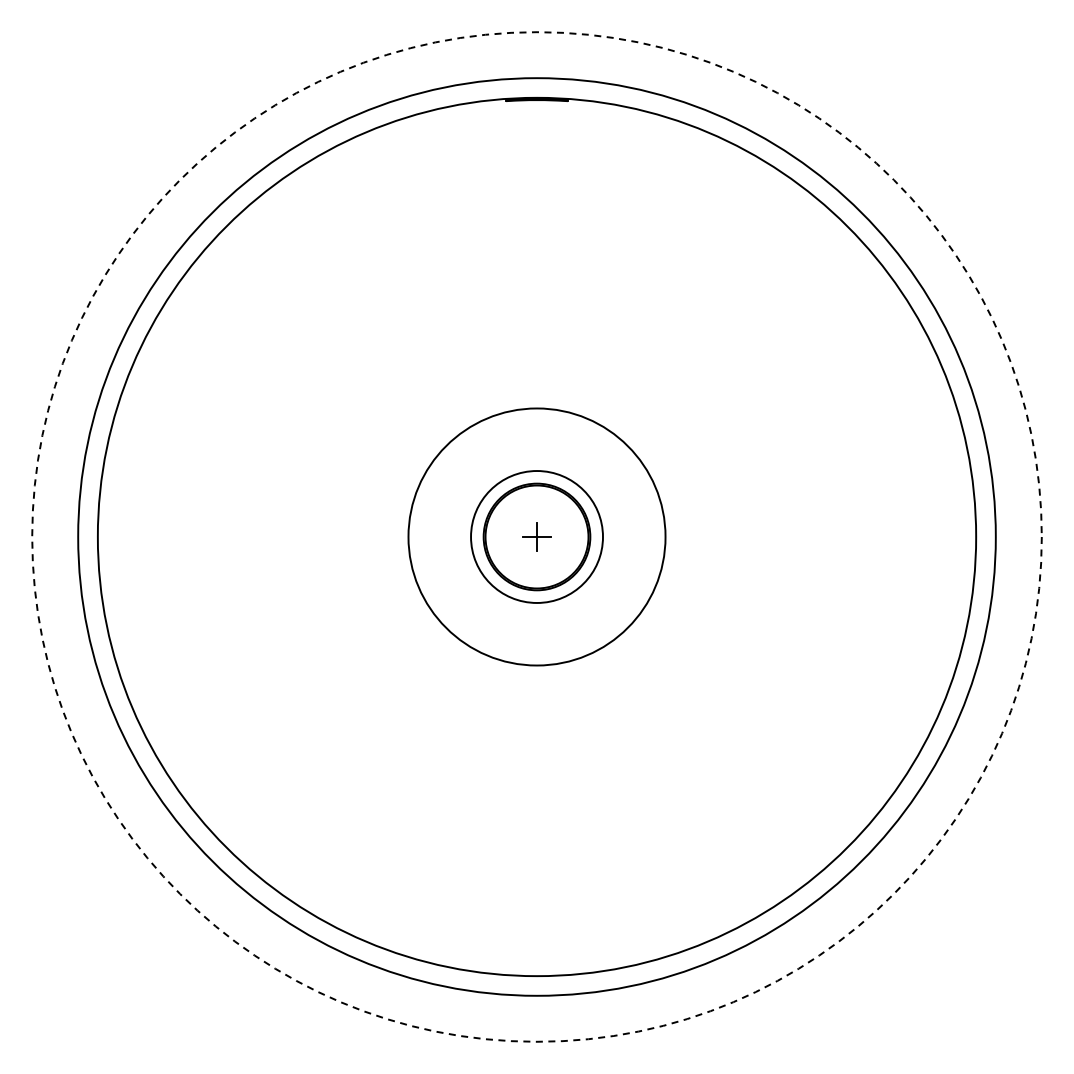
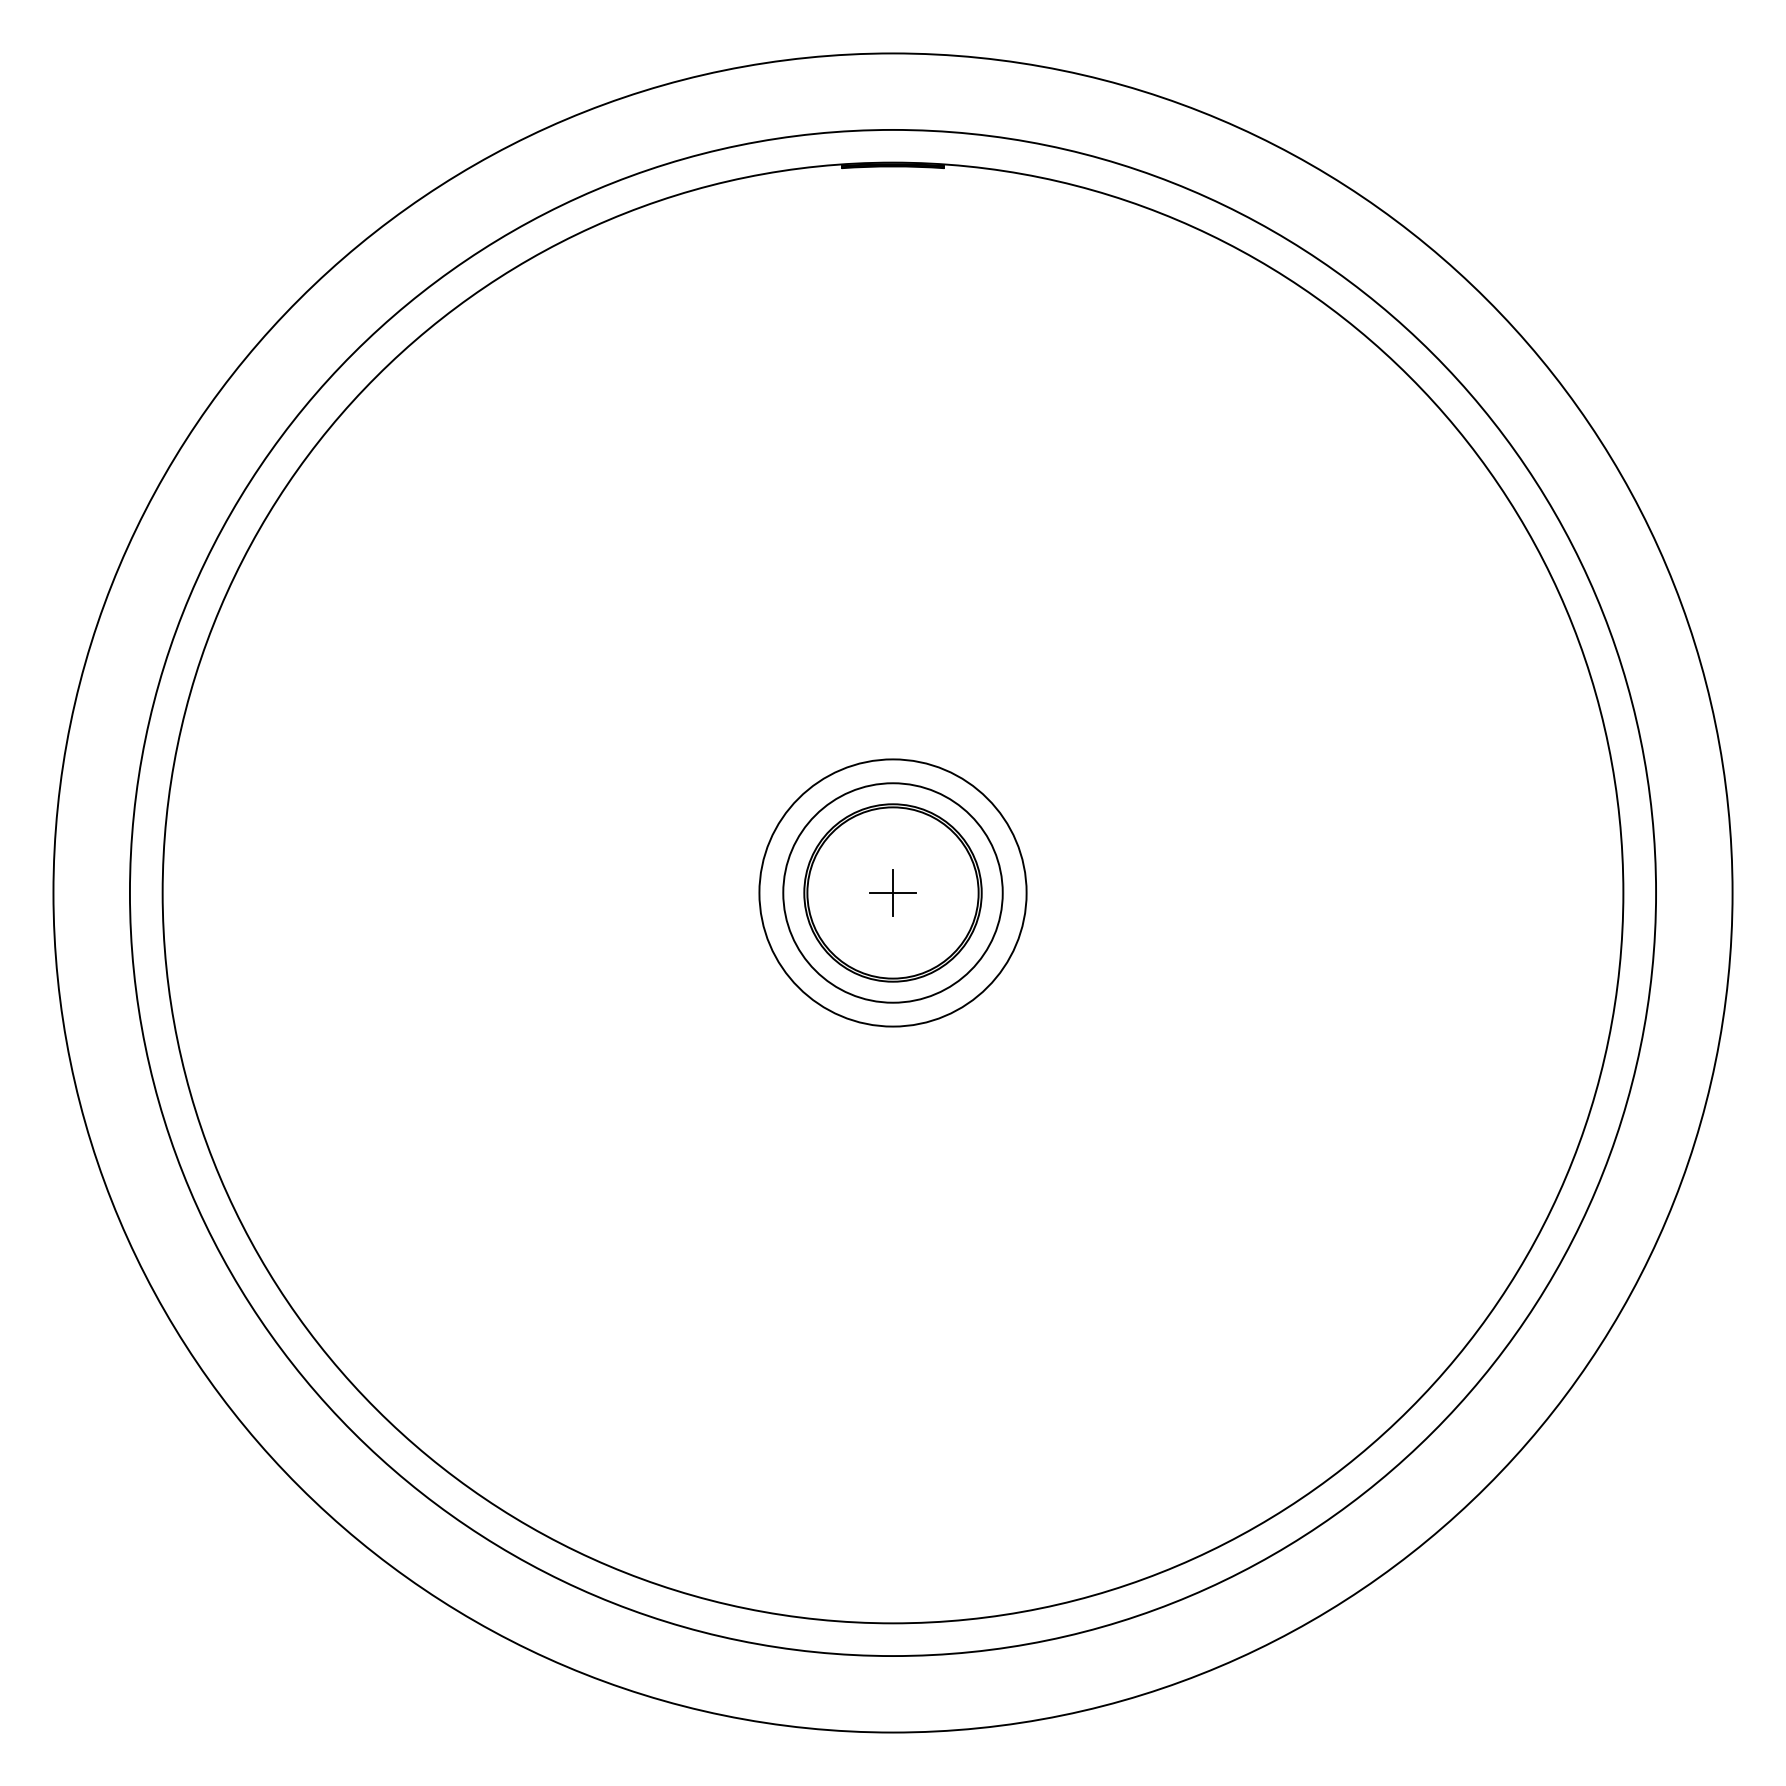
circle: (536, 536) -> (892, 892), dashed -> solid
circle: (536, 536) -> (892, 892), size x0.62

